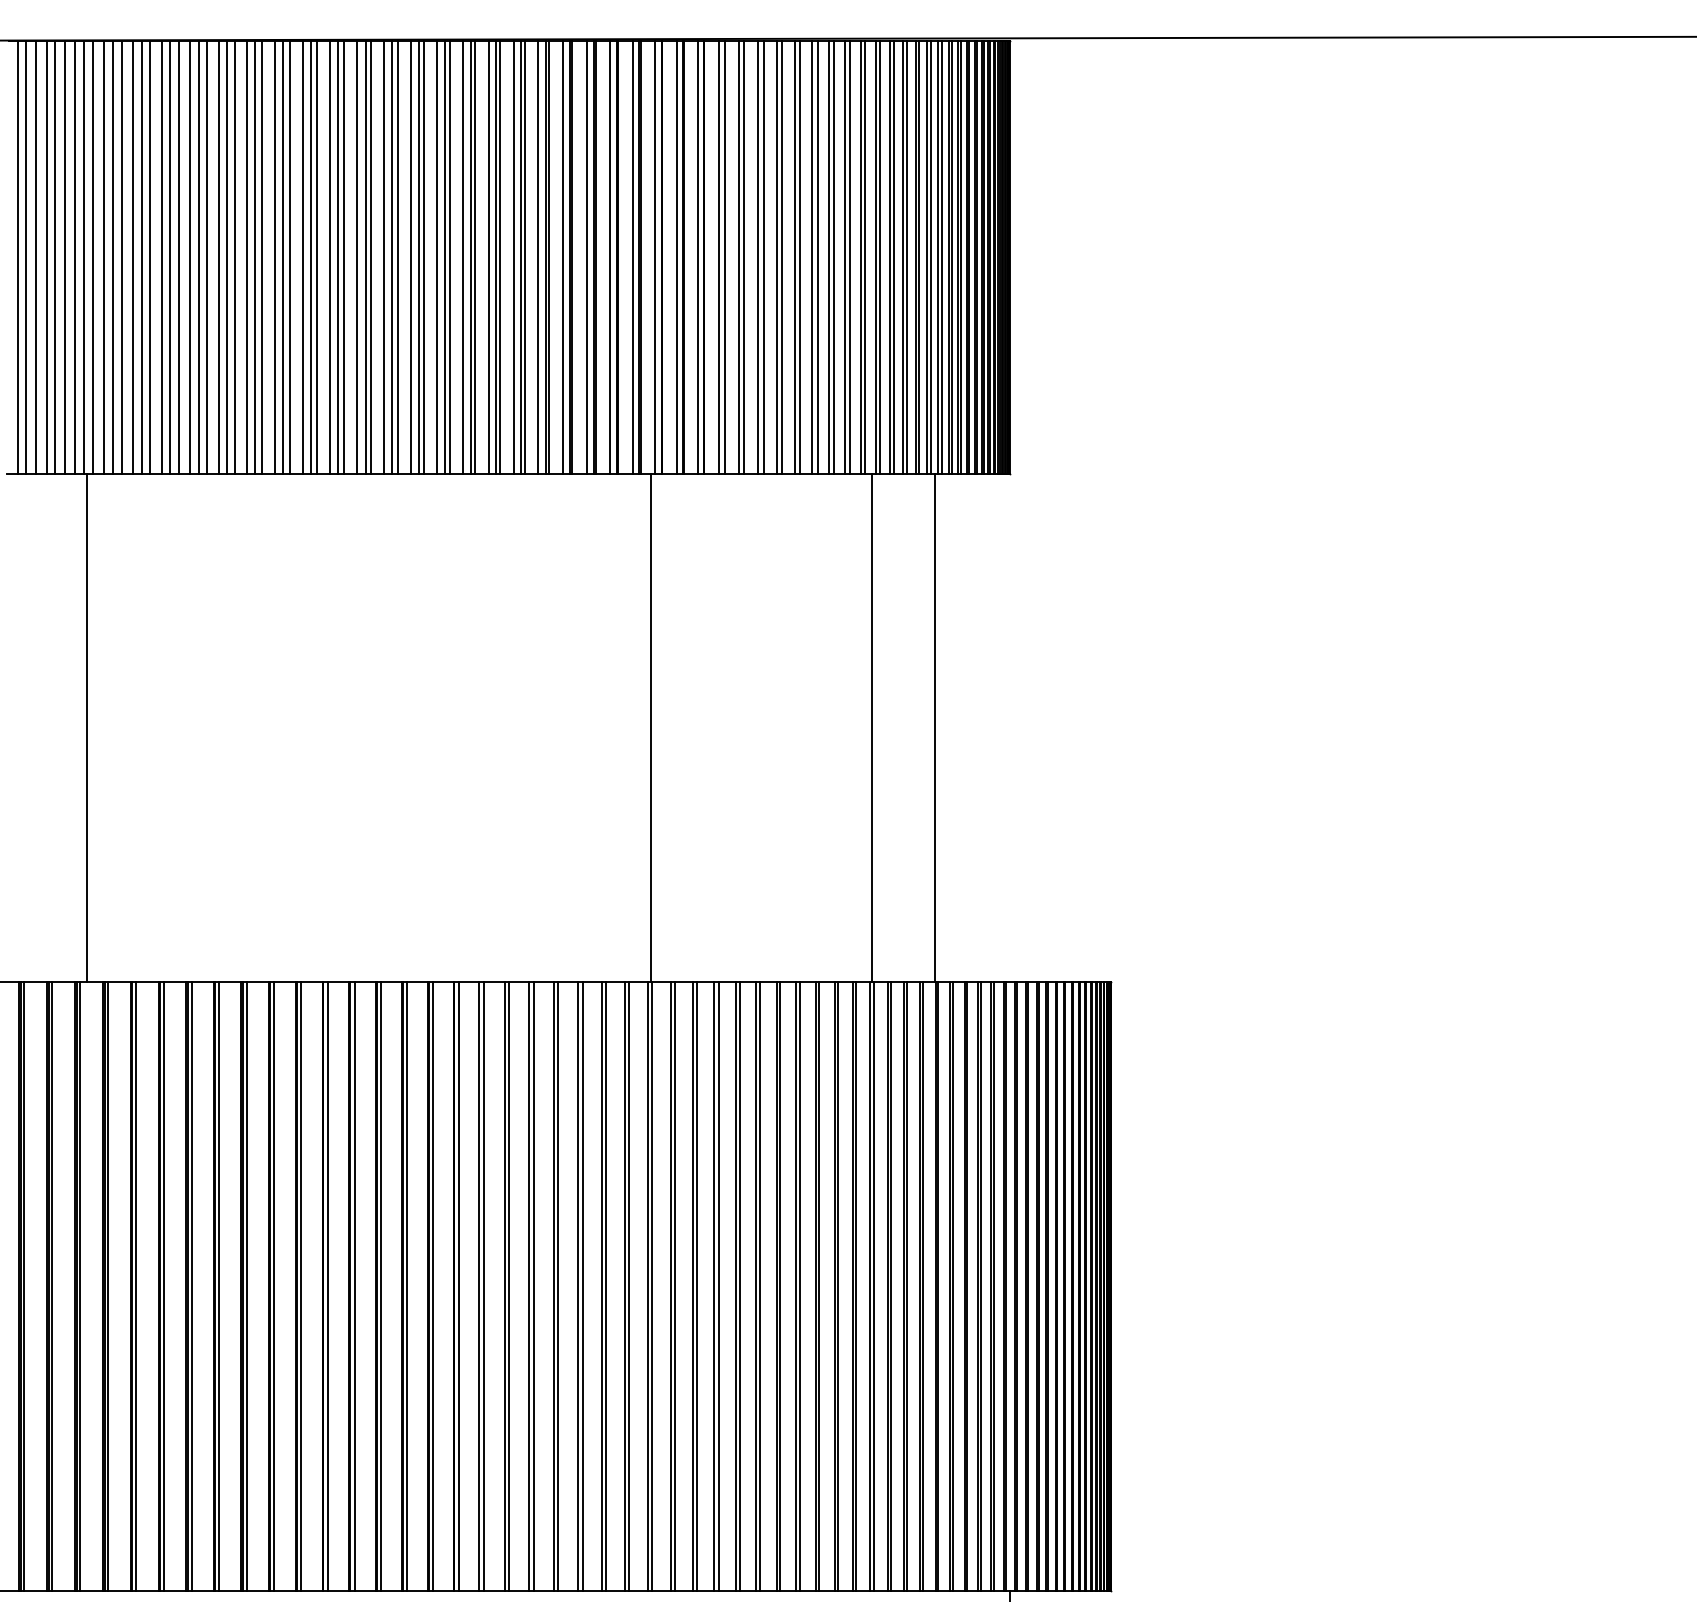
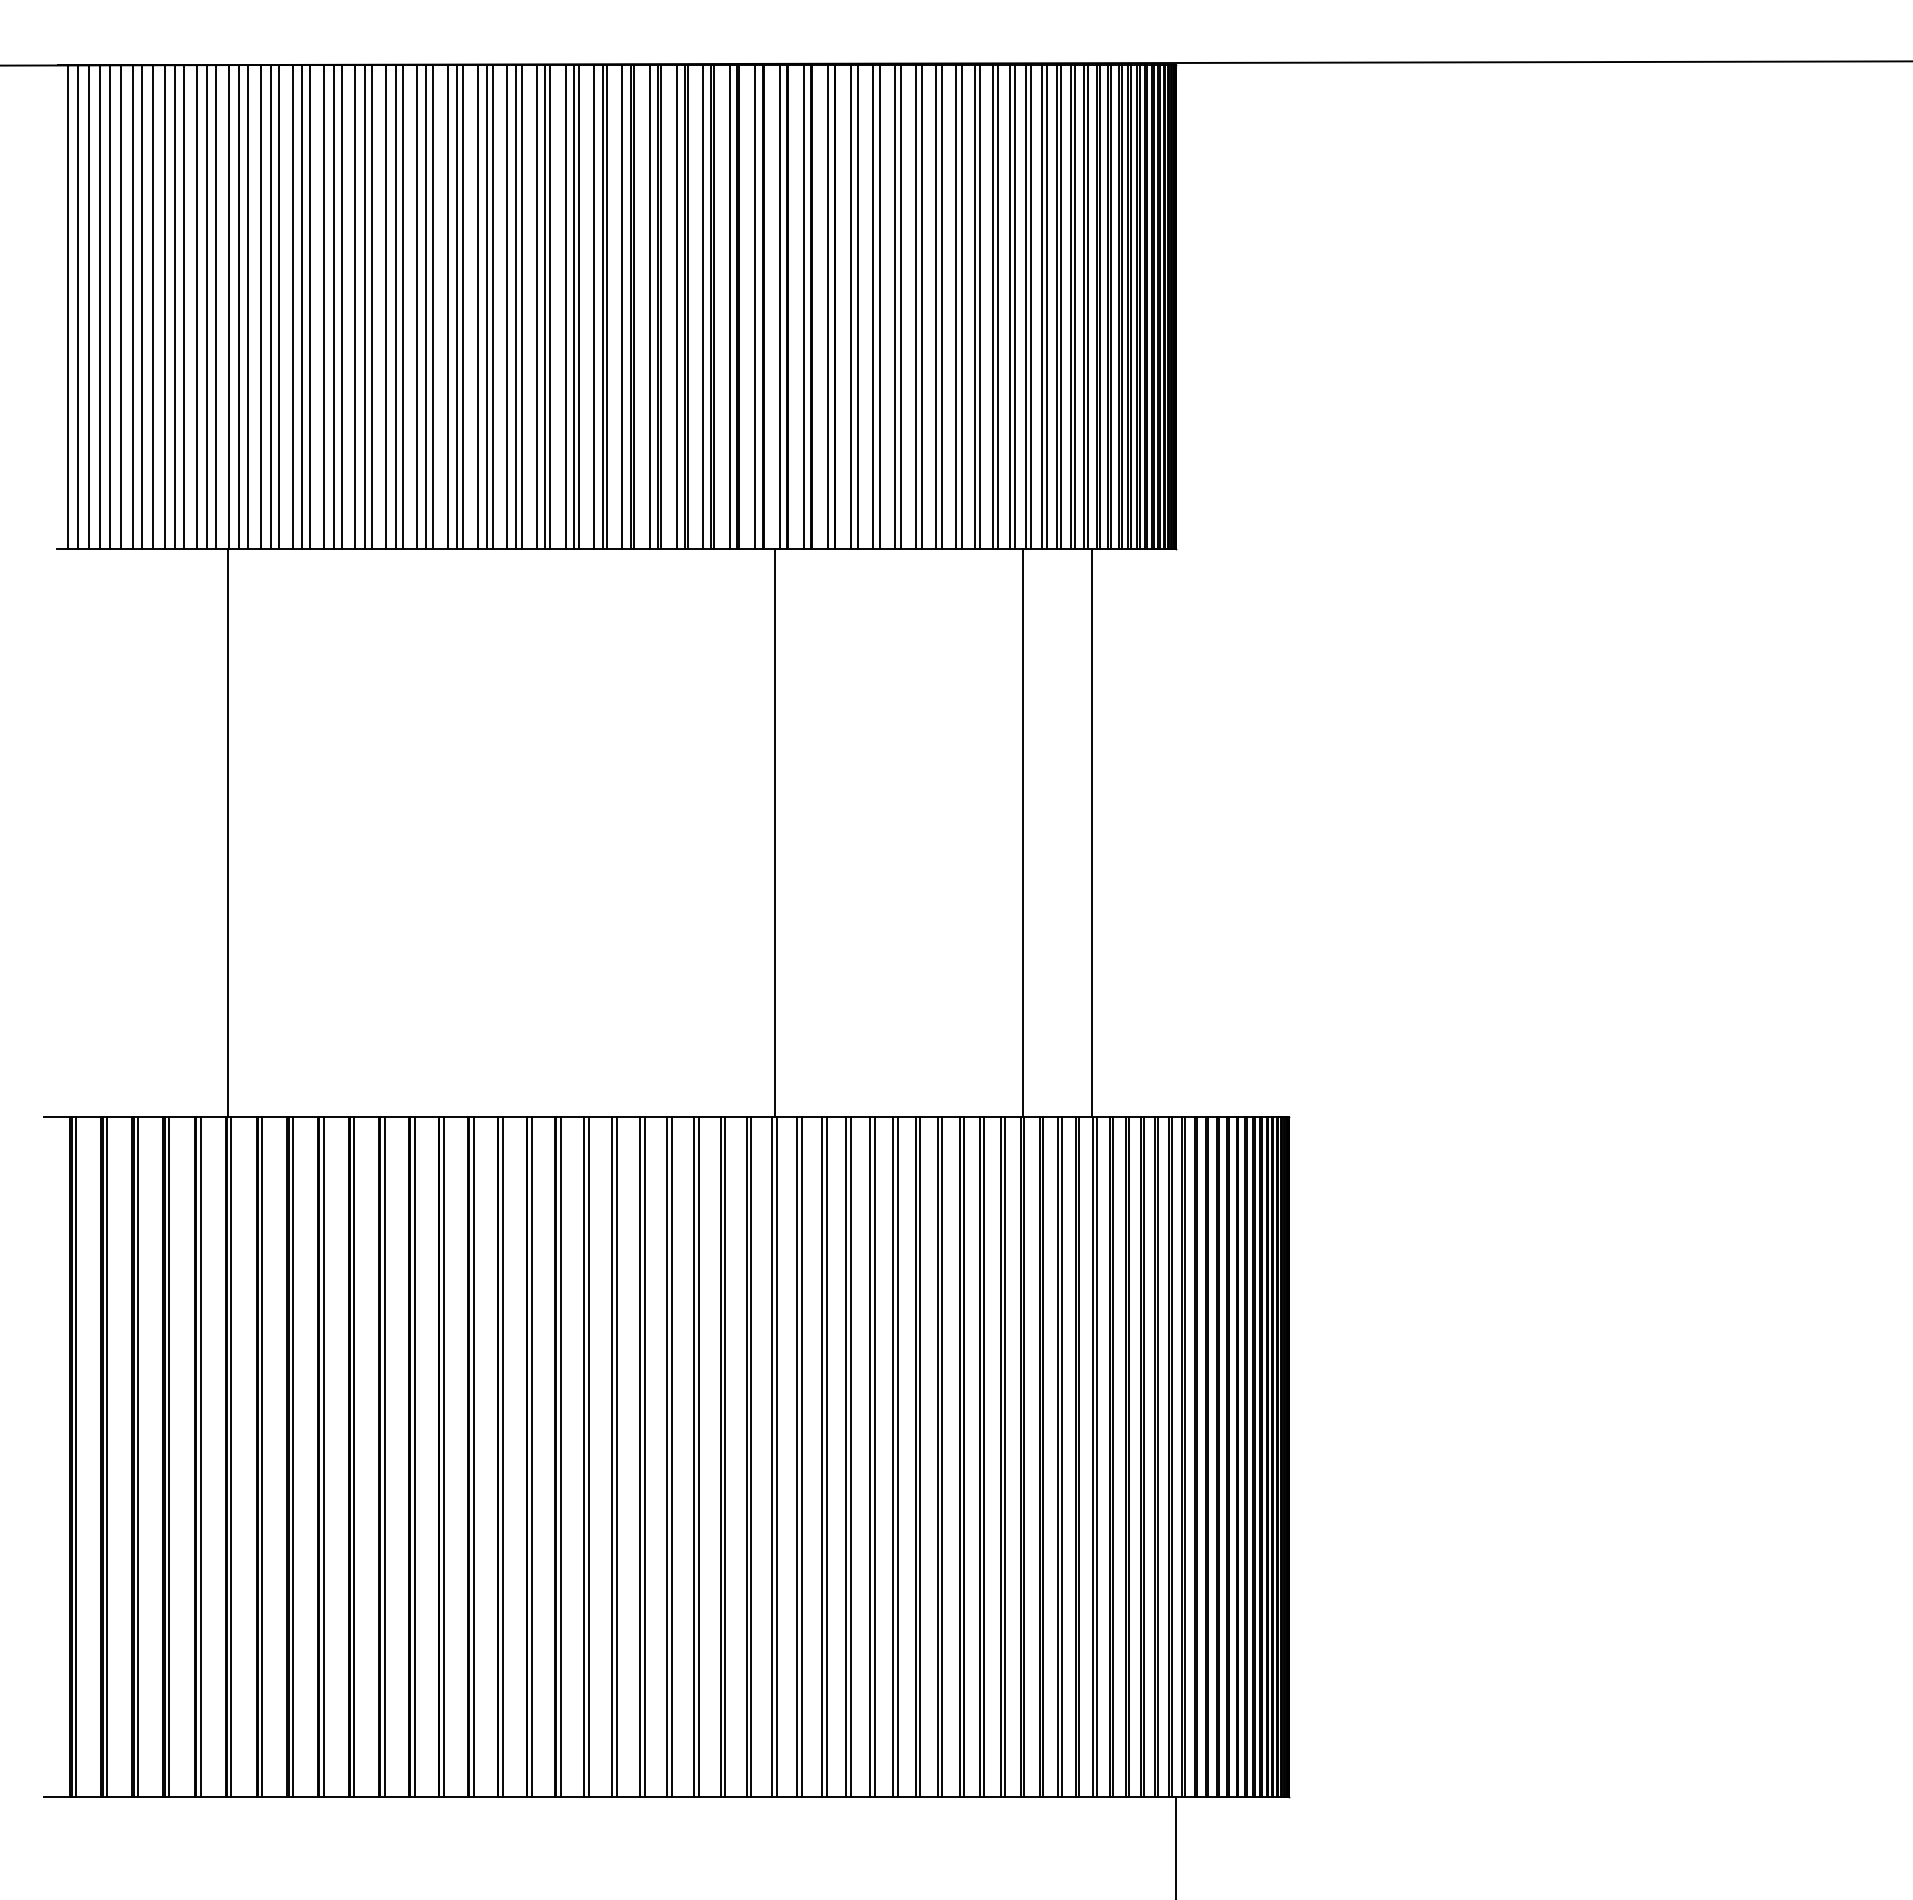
line: (86, 727) -> (227, 832), moved

